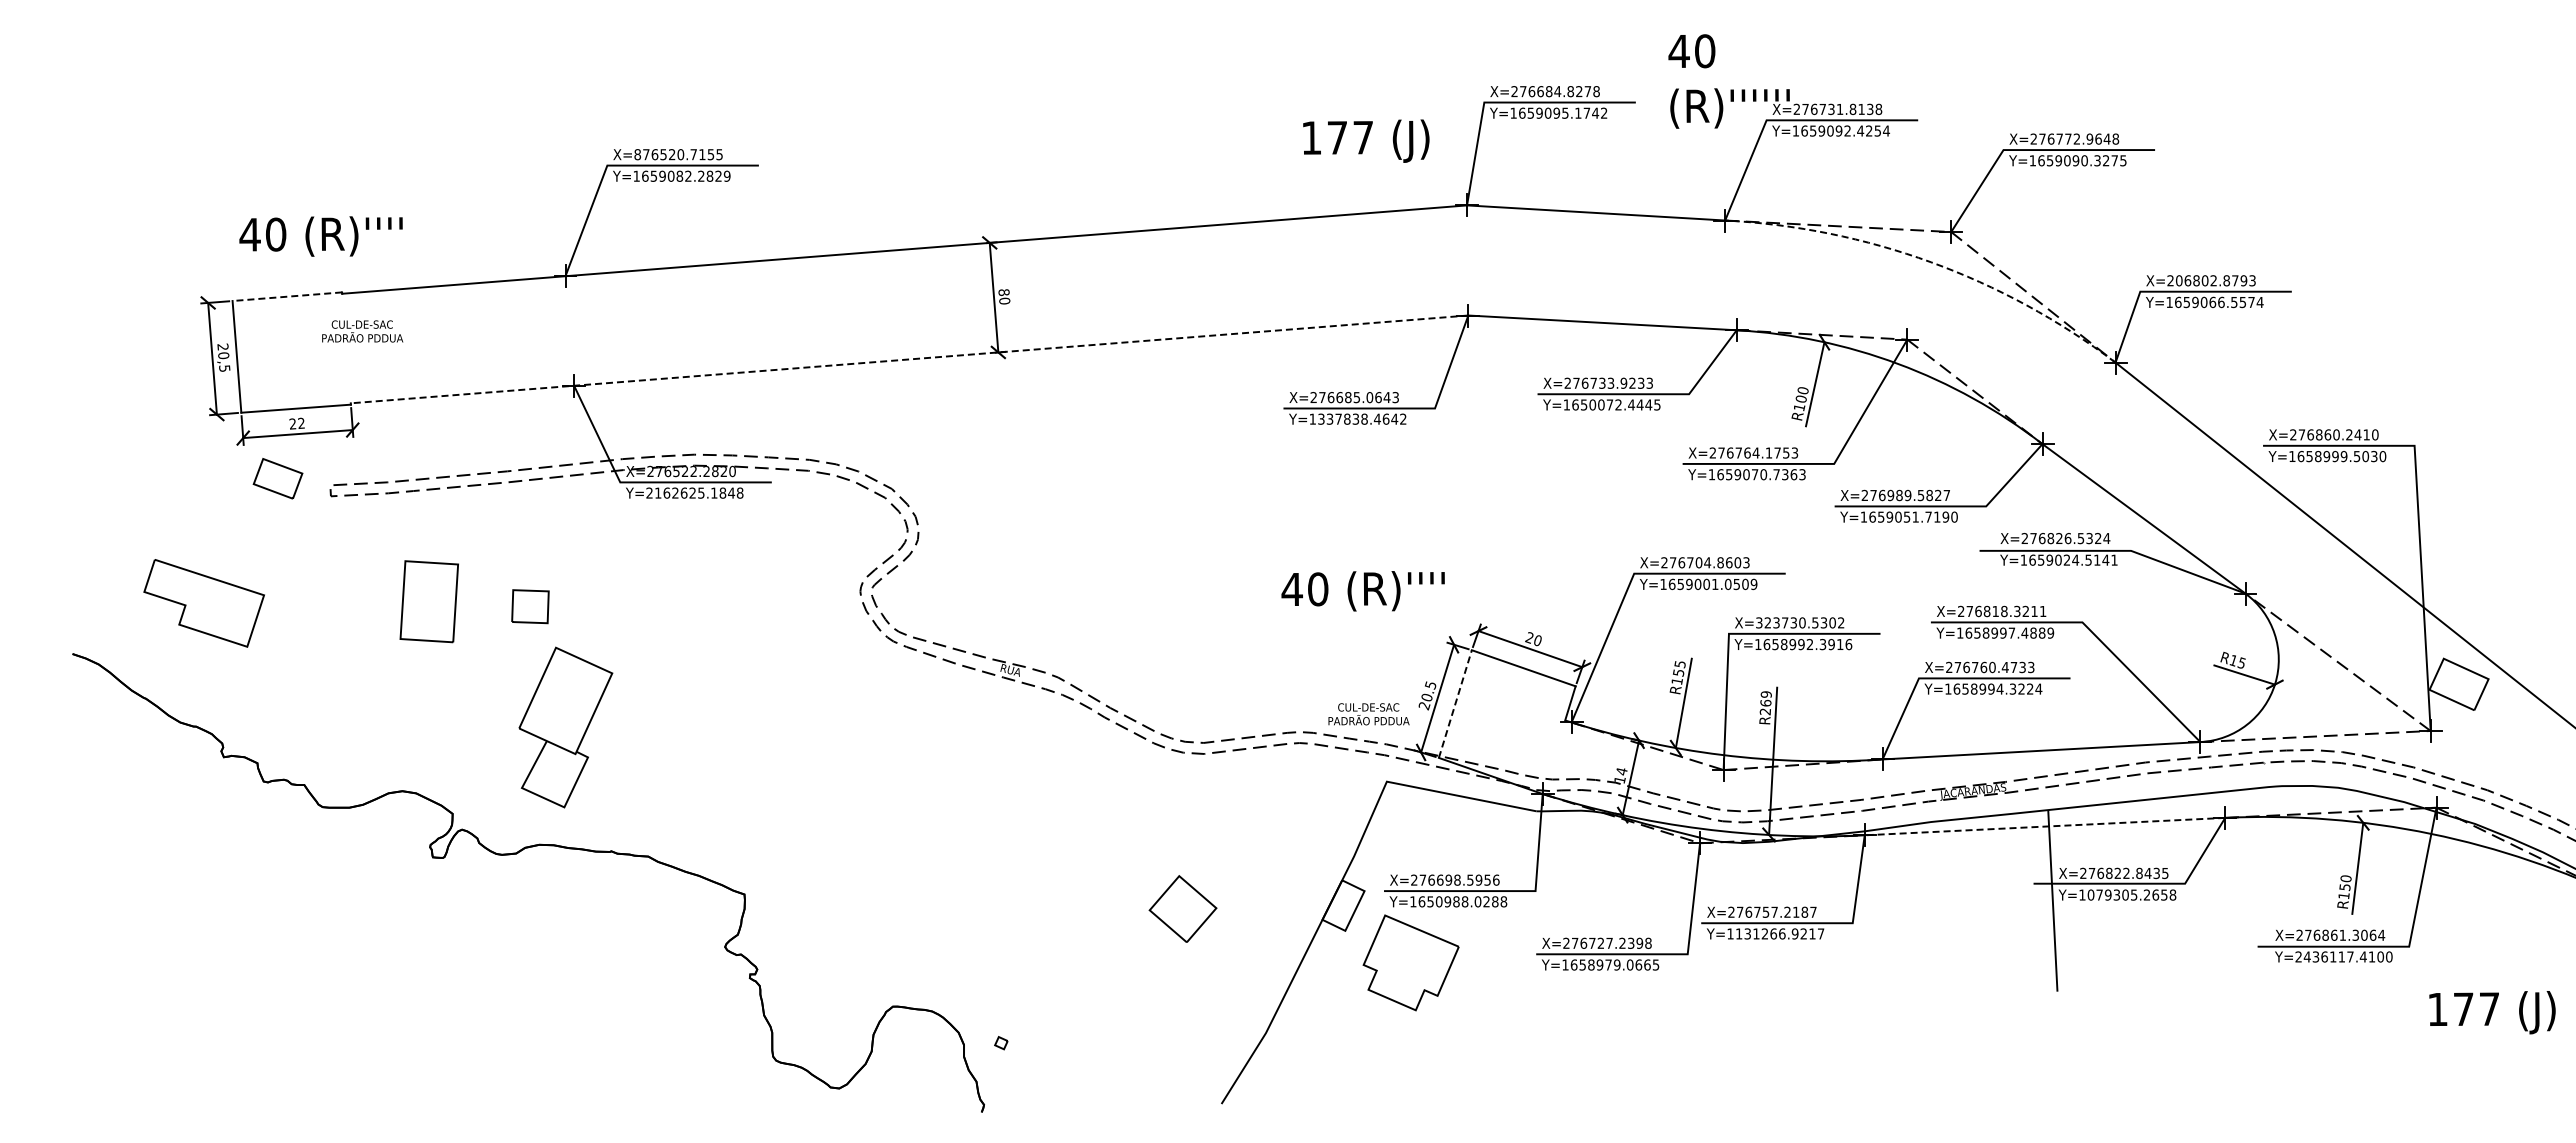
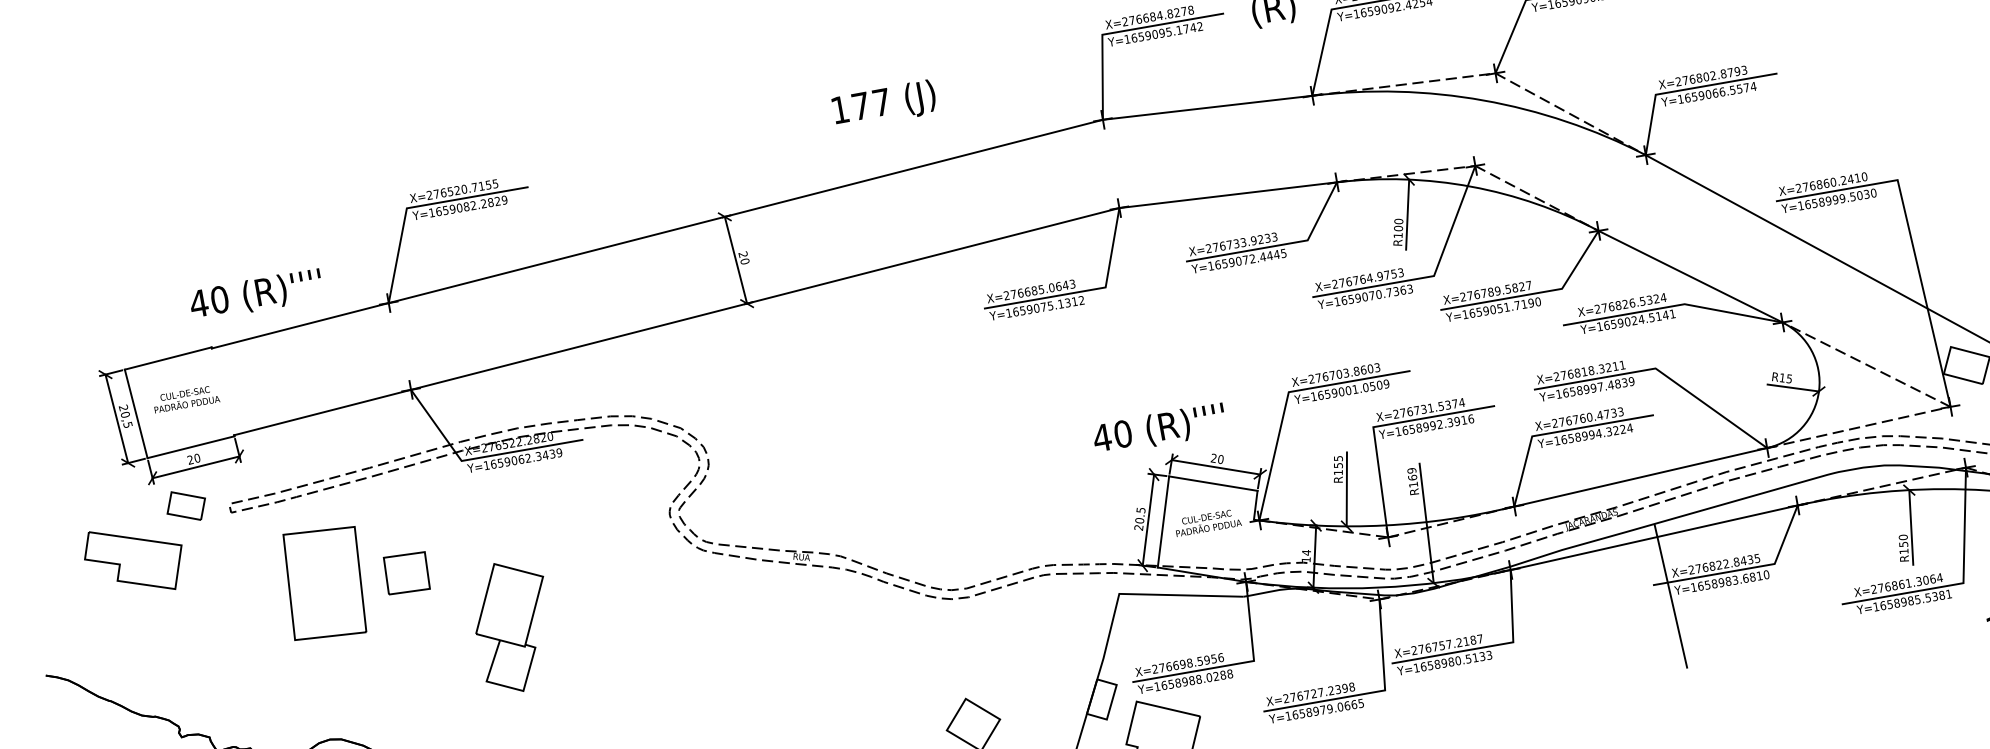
text: (1366, 140) -> (884, 104), moved
text: (637, 154) -> (429, 195), X=876520.7155 -> X=276520.7155
text: (320, 236) -> (255, 295), moved
arc: (1931, 262) -> (1483, 100), dashed -> solid
text: (2179, 280) -> (1685, 80), X=206802.8793 -> X=276802.8793
text: (1003, 292) -> (742, 254), 80 -> 20
line: (287, 296) -> (168, 358), dashed -> solid
text: (362, 331) -> (186, 399), moved
line: (909, 359) -> (676, 321), dashed -> solid
text: (1592, 404) -> (1231, 262), Y=1650072.4445 -> Y=1659072.4445
text: (1358, 418) -> (1045, 306), Y=1337838.4642 -> Y=1659075.1312
text: (301, 423) -> (197, 458), 22 -> 20
text: (1768, 452) -> (1379, 276), X=276764.1753 -> X=276764.9753
text: (694, 492) -> (522, 458), Y=2162625.1848 -> Y=1659062.3439
text: (1890, 495) -> (1483, 293), X=276989.5827 -> X=276789.5827
text: (1707, 562) -> (1346, 372), X=276704.8603 -> X=276703.8603
text: (1362, 591) -> (1159, 429), moved
part: (429, 601) -> (325, 583), size x1.67
part: (203, 603) -> (134, 560), moved
part: (530, 606) -> (406, 573), size x1.43
text: (1800, 622) -> (1429, 408), X=323730.5302 -> X=276731.5374
text: (2041, 632) -> (1624, 382), Y=1658997.4889 -> Y=1658997.4839
line: (1455, 703) -> (1163, 521), dashed -> solid
text: (1764, 711) -> (1412, 484), R269 -> R169
text: (1368, 714) -> (1207, 522), moved
part: (565, 727) -> (513, 626), moved
line: (2044, 826) -> (1653, 537), dashed -> solid
text: (2131, 894) -> (1733, 580), Y=1079305.2658 -> Y=1658983.6810
text: (1438, 901) -> (1177, 682), Y=1650988.0288 -> Y=1658988.0288
text: (1779, 933) -> (1455, 660), Y=1131266.9217 -> Y=1658980.5133
text: (2343, 956) -> (1912, 600), Y=2436117.4100 -> Y=1658985.5381

